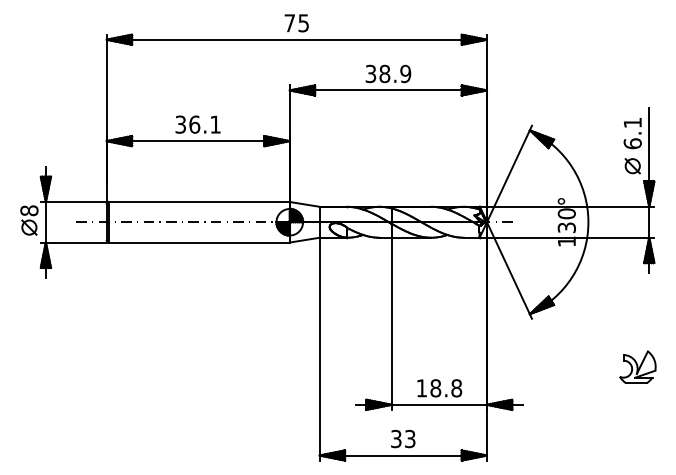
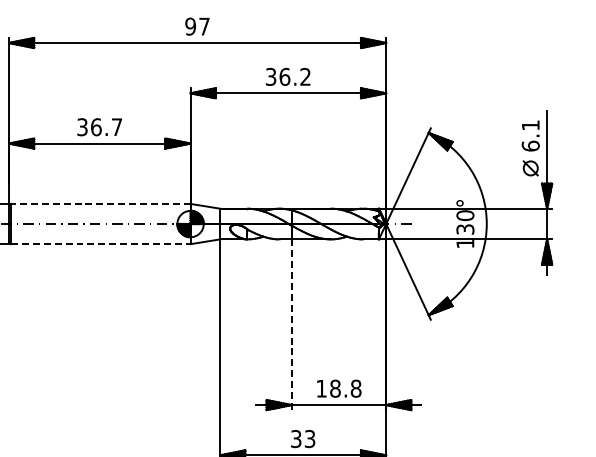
text: (296, 23) -> (197, 26), 75 -> 97
text: (395, 73) -> (295, 76), 38.9 -> 36.2
text: (215, 124) -> (116, 127), 36.1 -> 36.7
line: (199, 202) -> (101, 204), solid -> dashed
line: (199, 242) -> (101, 244), solid -> dashed
line: (391, 324) -> (291, 325), solid -> dashed
part: (637, 366) -> (535, 367), removed

